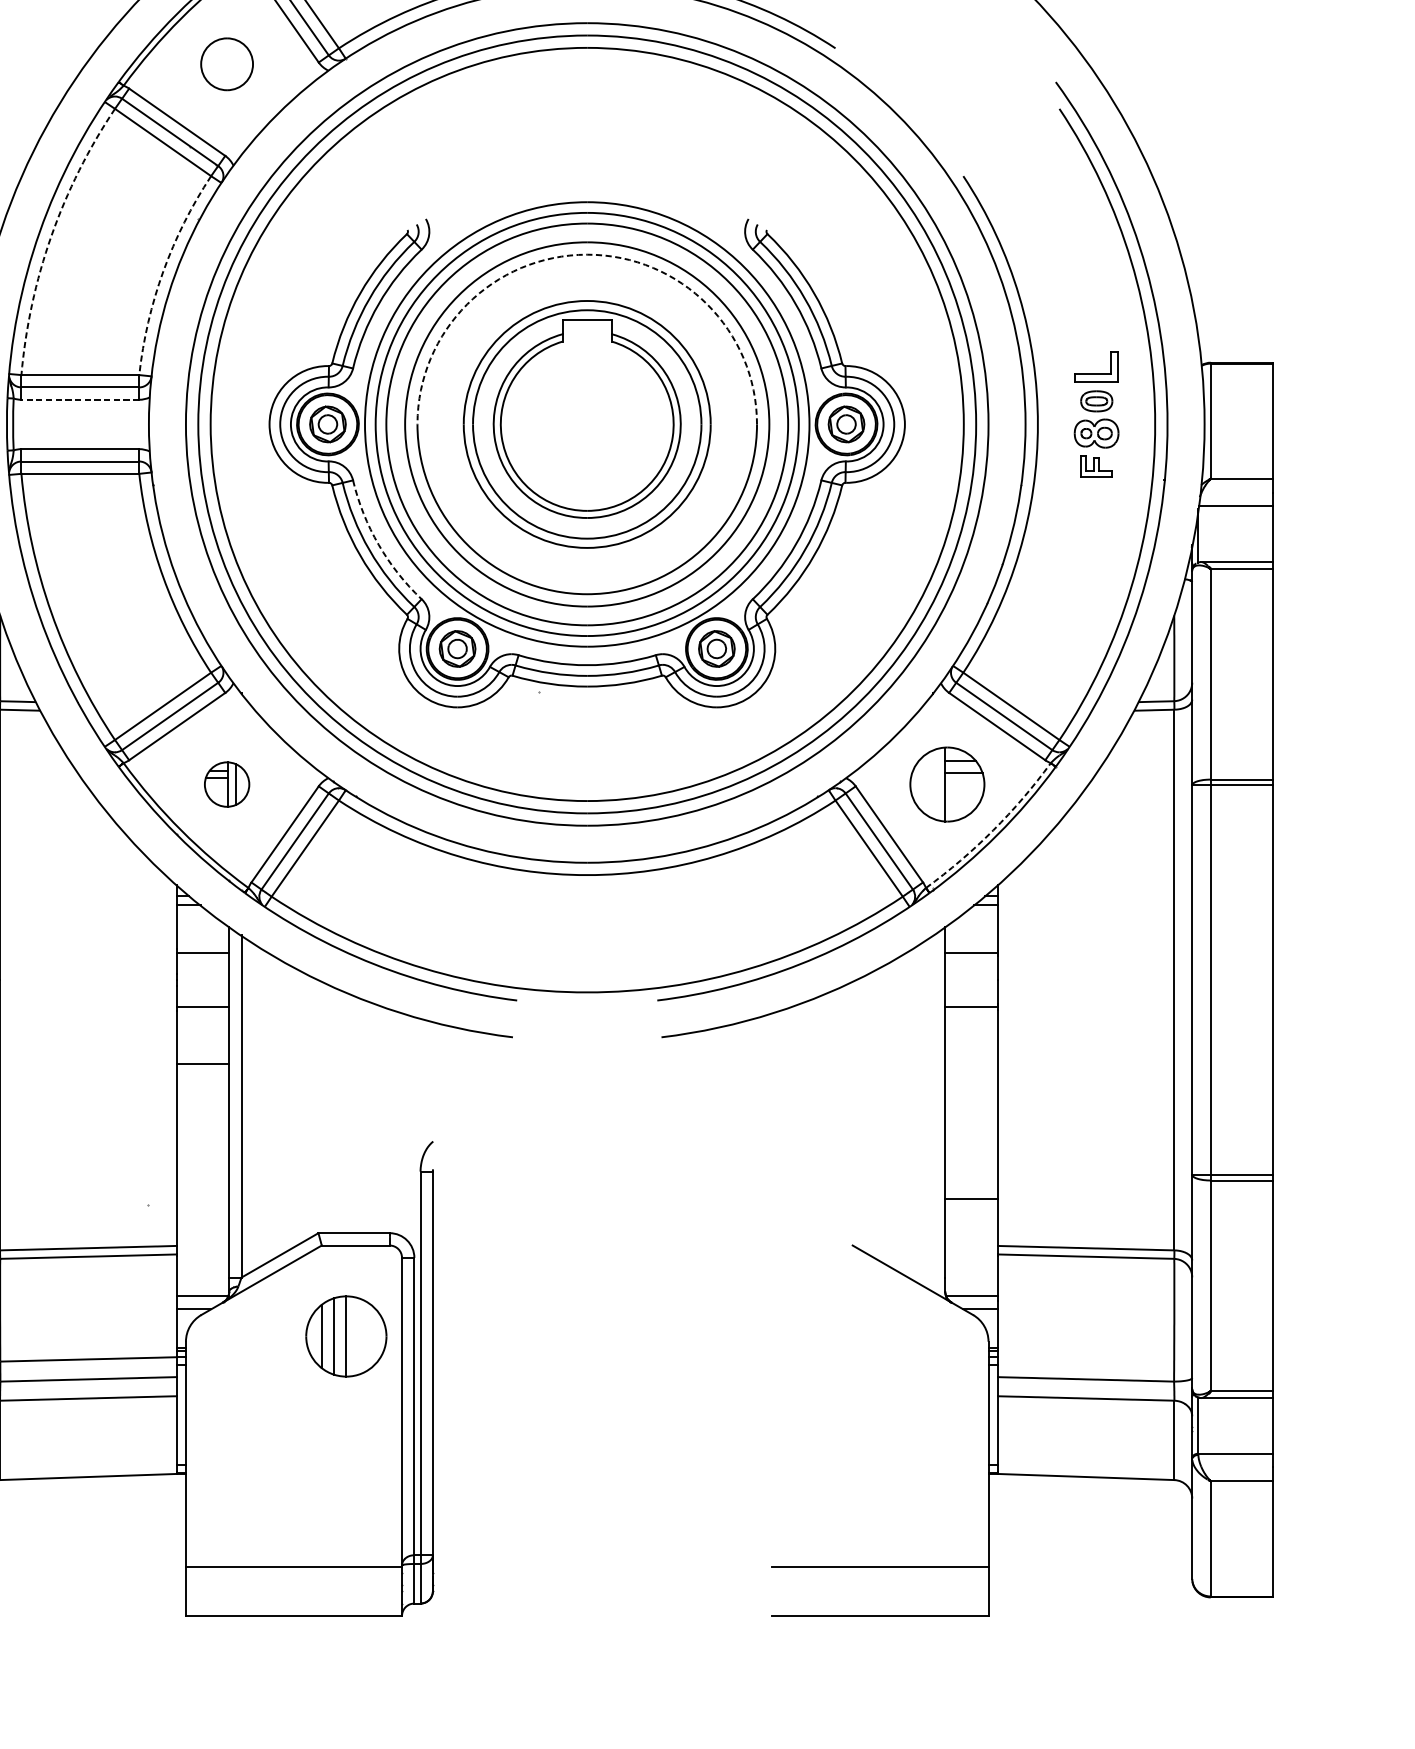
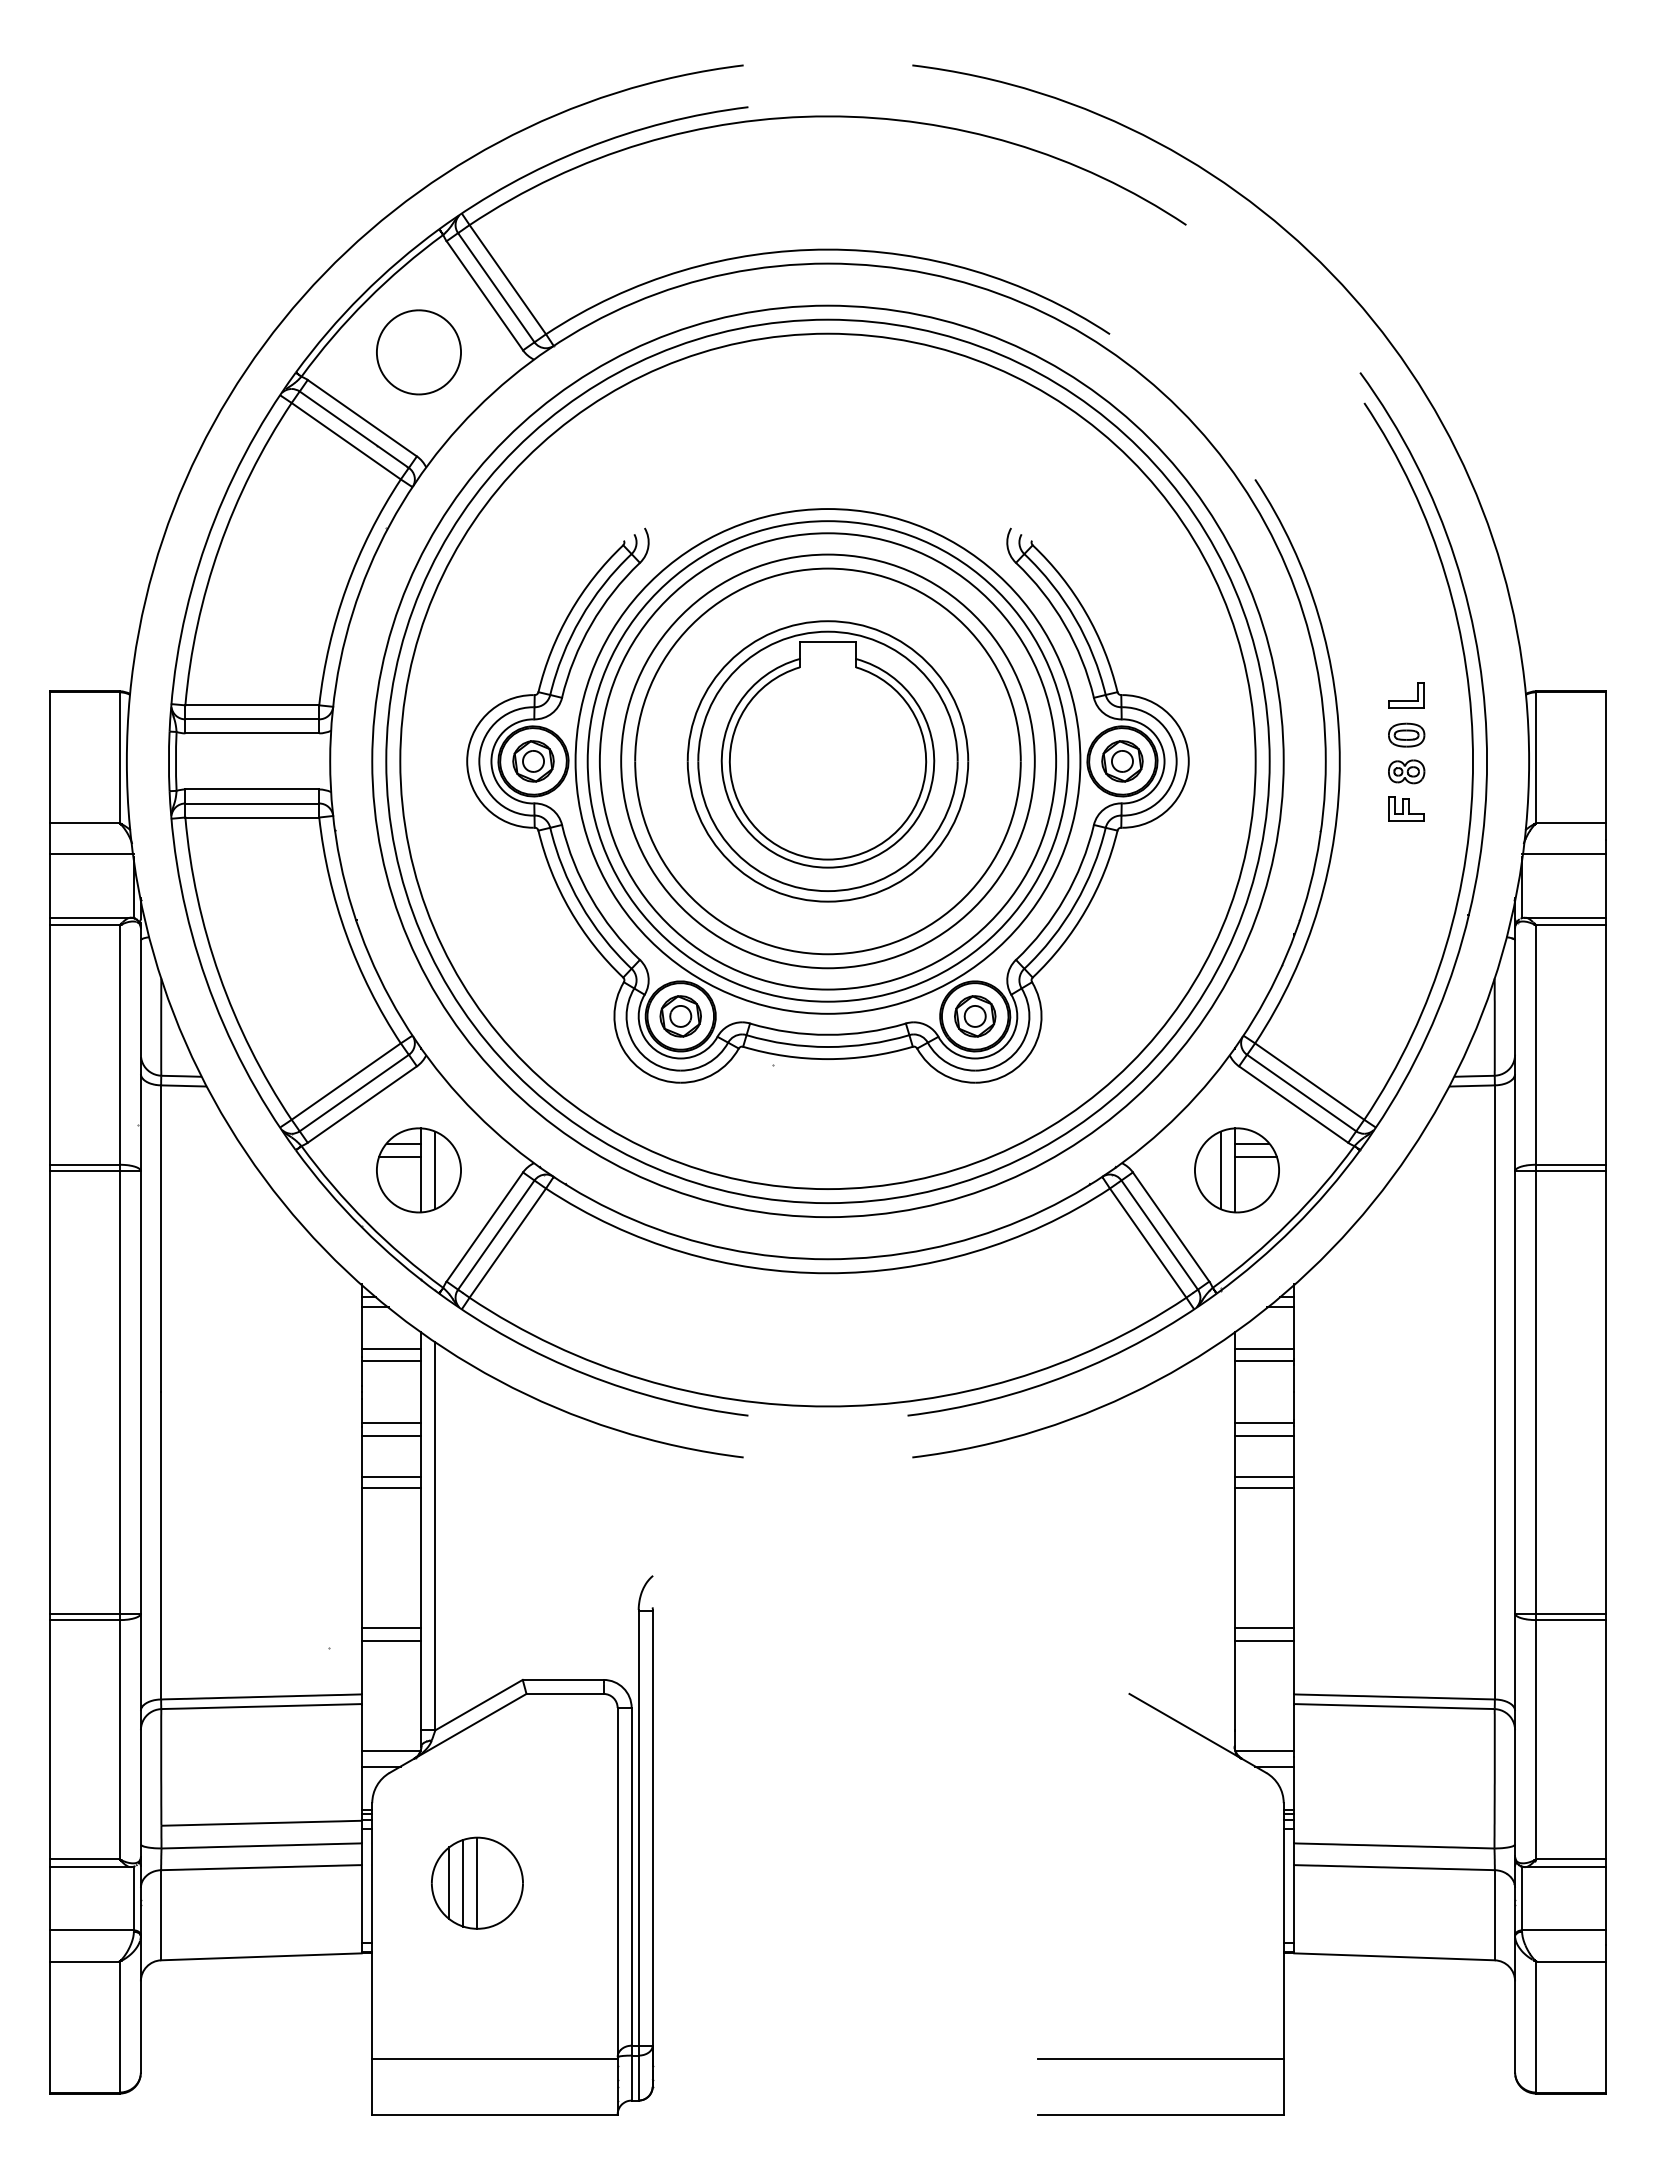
part: (226, 64) -> (418, 352), size x1.43
arc: (51, 236) -> (219, 547), dashed -> solid
arc: (586, 254) -> (827, 568), dashed -> solid
arc: (163, 271) -> (346, 587), dashed -> solid
part: (1096, 366) -> (1406, 695), size x0.71
line: (80, 399) -> (252, 733), dashed -> solid
part: (1096, 433) -> (1406, 771), size x0.71
arc: (379, 545) -> (591, 898), dashed -> solid
part: (226, 784) -> (418, 1170), size x1.67
line: (932, 784) -> (1220, 1170), added
arc: (993, 830) -> (1289, 1222), dashed -> solid
line: (202, 941) -> (391, 1348), added
line: (971, 941) -> (1264, 1348), added
line: (202, 1017) -> (391, 1435), added
line: (971, 1017) -> (1264, 1435), added
line: (202, 1054) -> (391, 1477), added
line: (971, 1054) -> (1264, 1477), added
line: (971, 1063) -> (1264, 1487), added
line: (202, 1187) -> (391, 1627), added
line: (971, 1187) -> (1264, 1627), added
line: (202, 1199) -> (391, 1641), added
part: (346, 1335) -> (477, 1882), moved

